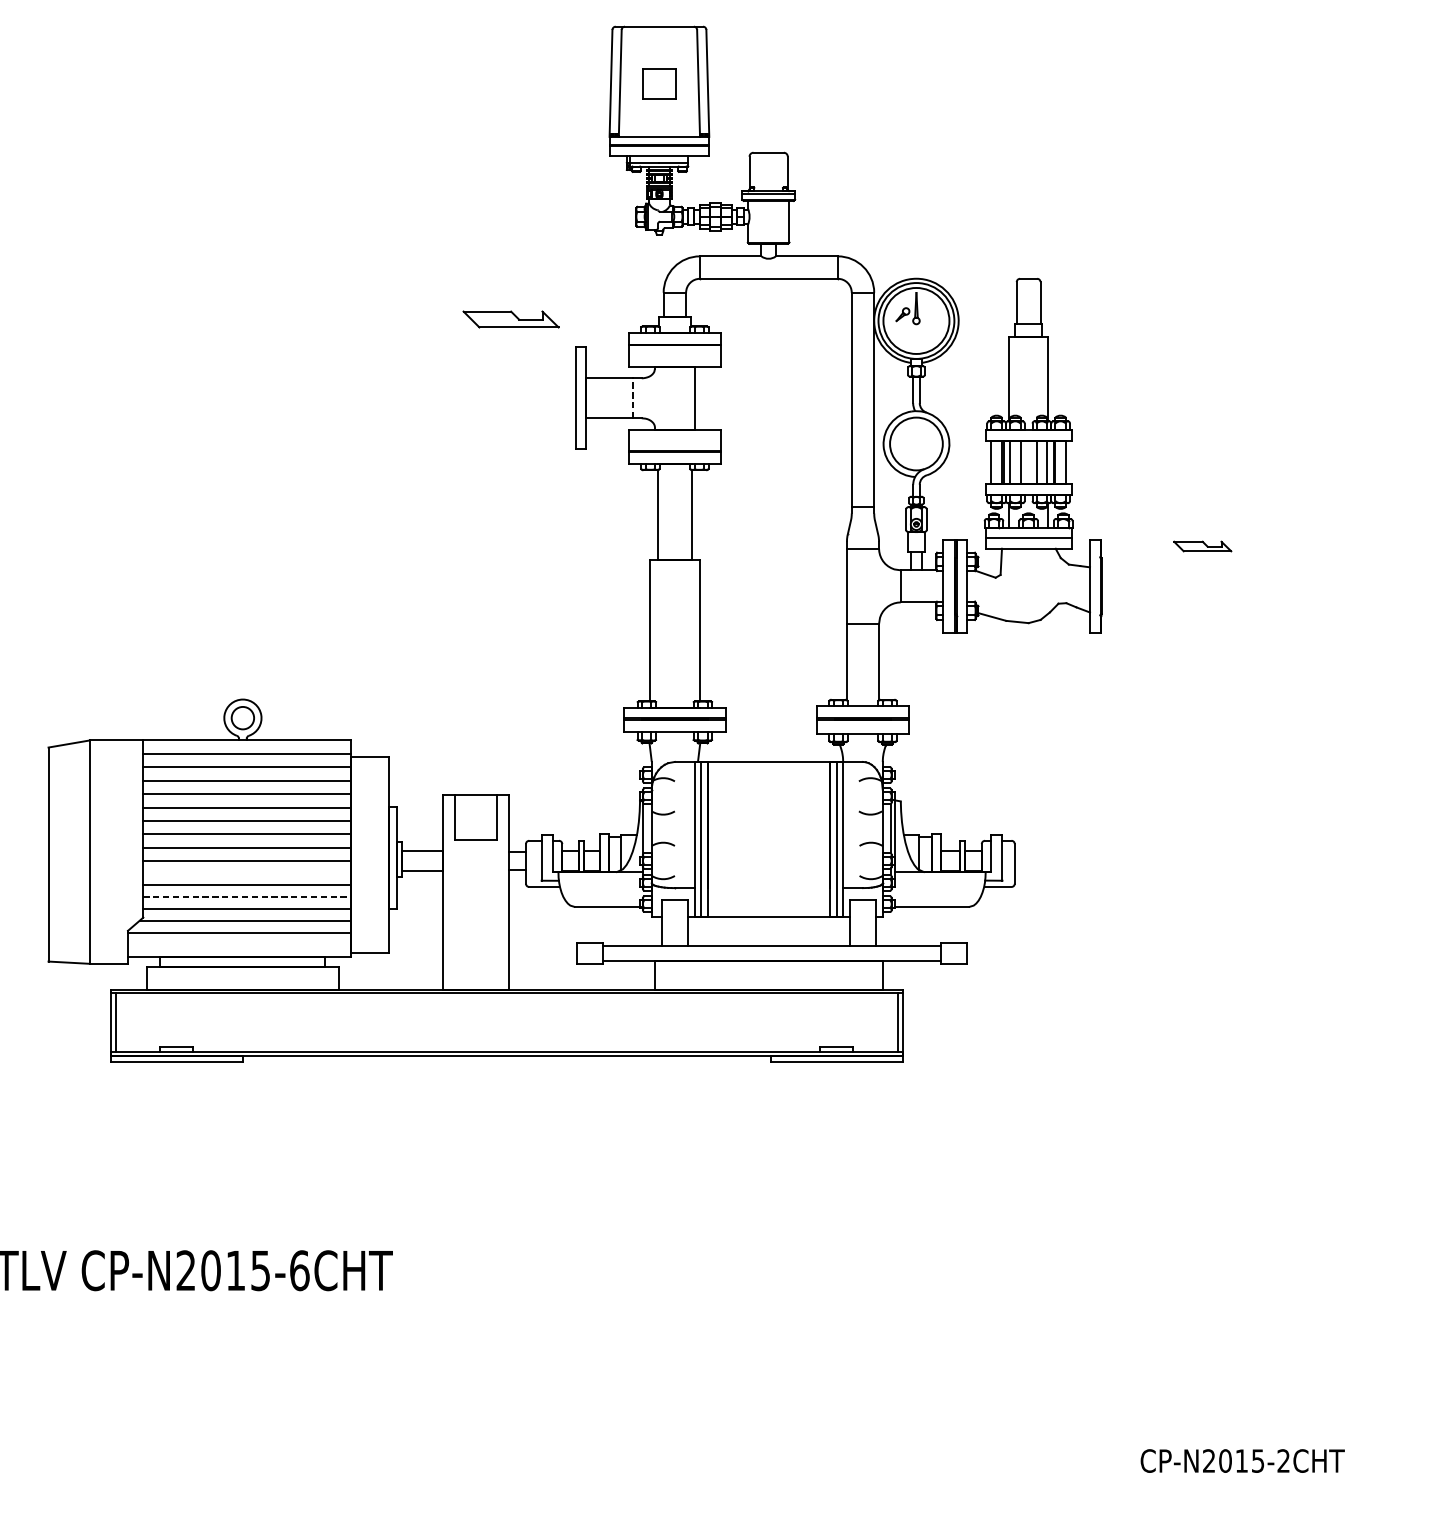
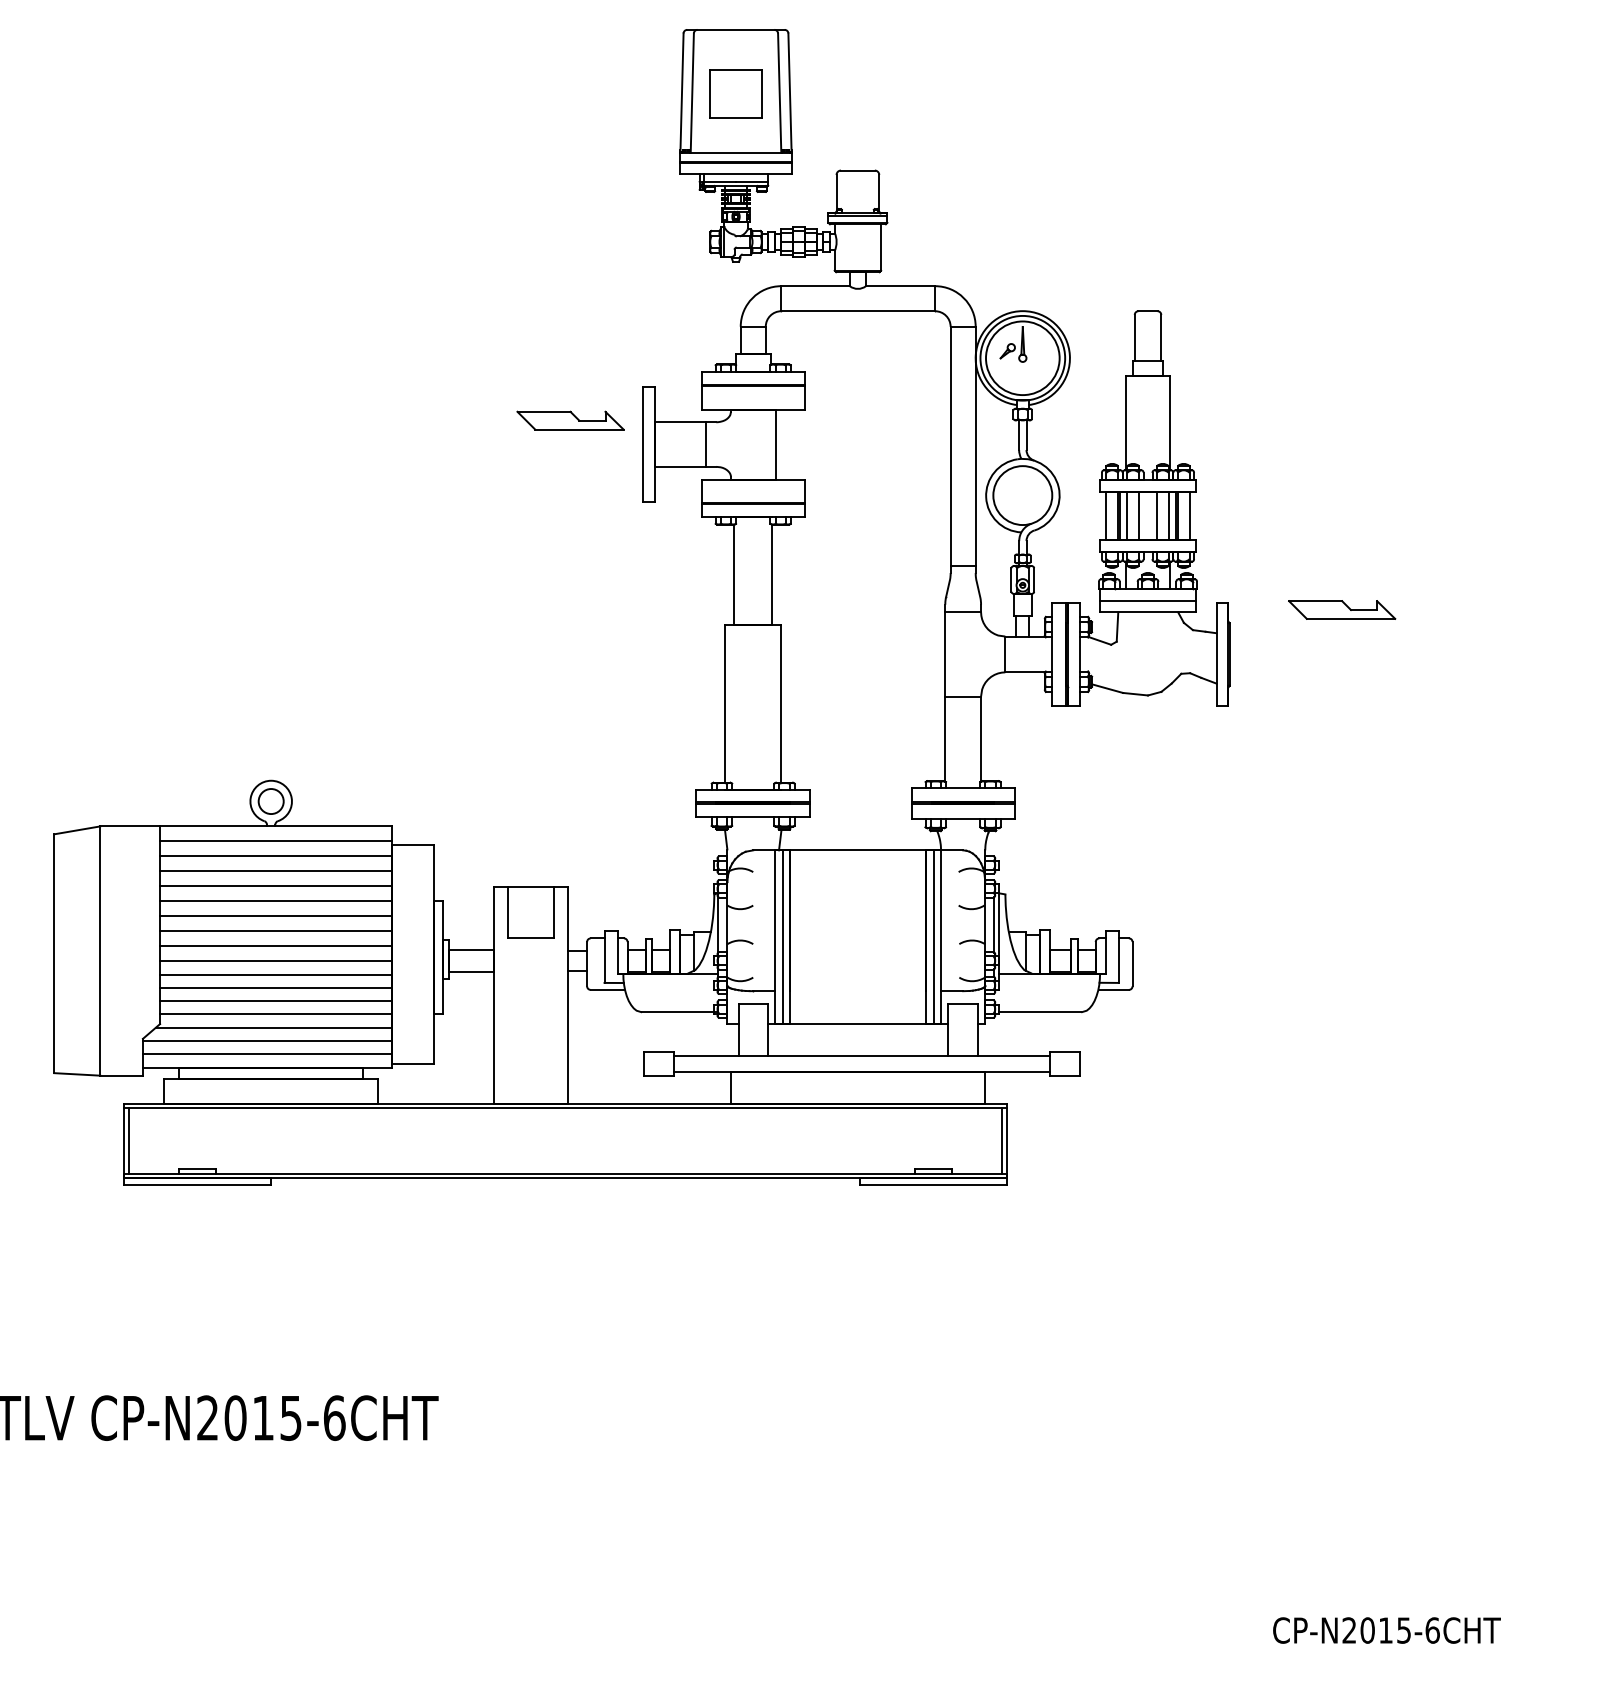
part: (658, 83) -> (735, 93), size x1.43
part: (511, 319) -> (570, 420), moved
line: (632, 398) -> (706, 444), dashed -> solid
part: (1202, 546) -> (1342, 609), size x1.67
line: (247, 873) -> (276, 974), added
line: (247, 897) -> (276, 1001), dashed -> solid
line: (239, 944) -> (267, 1054), added
text: (1283, 1461) -> (1432, 1630), CP-N2015-2CHT -> CP-N2015-6CHT

